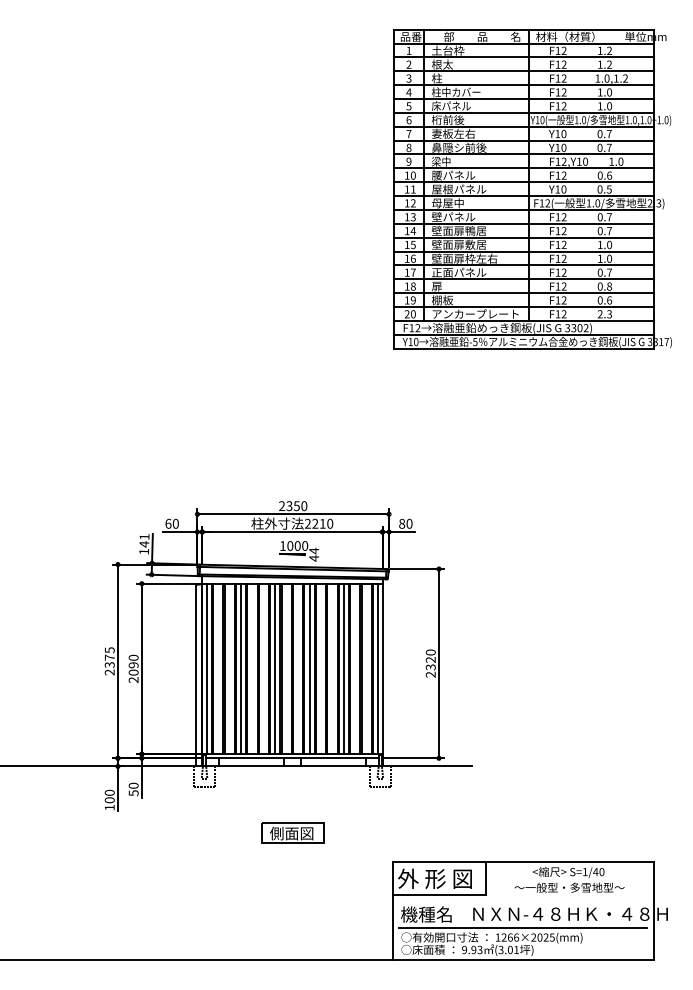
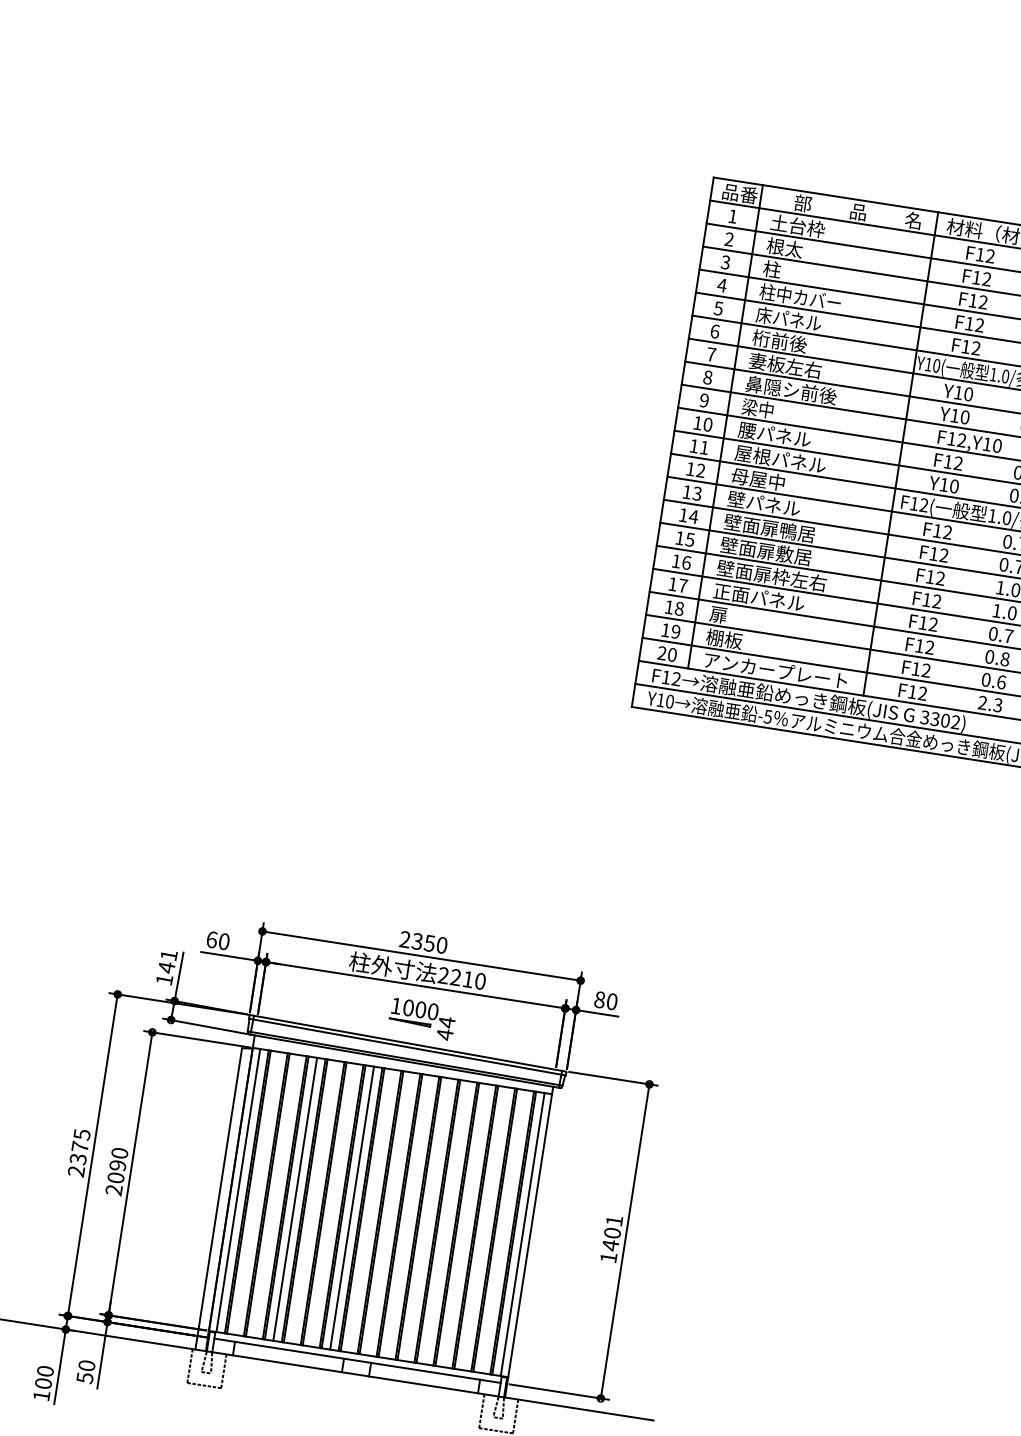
text: (430, 663) -> (611, 1238), 2320 -> 1401
line: (309, 668) -> (408, 1216), removed
line: (343, 668) -> (465, 1224), removed

